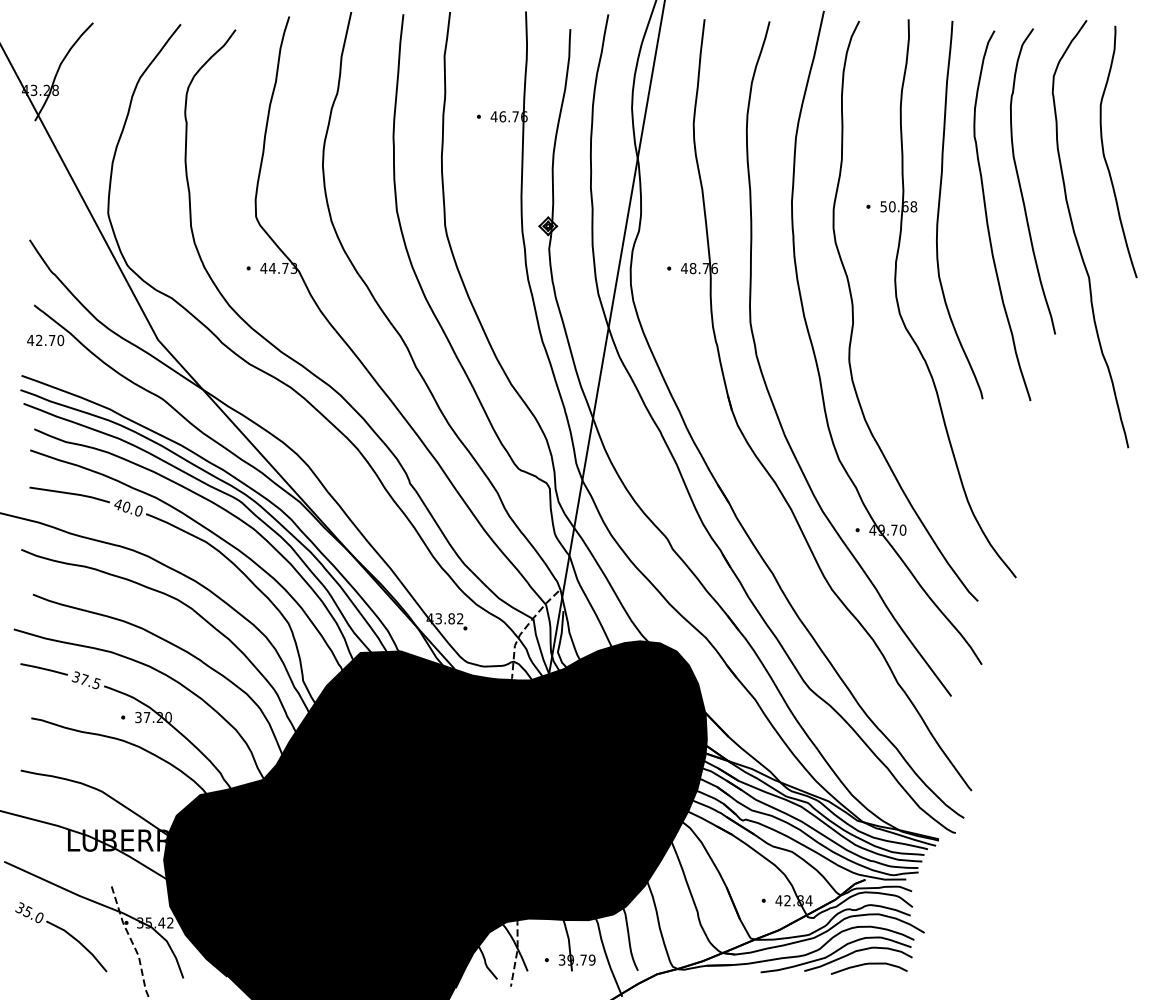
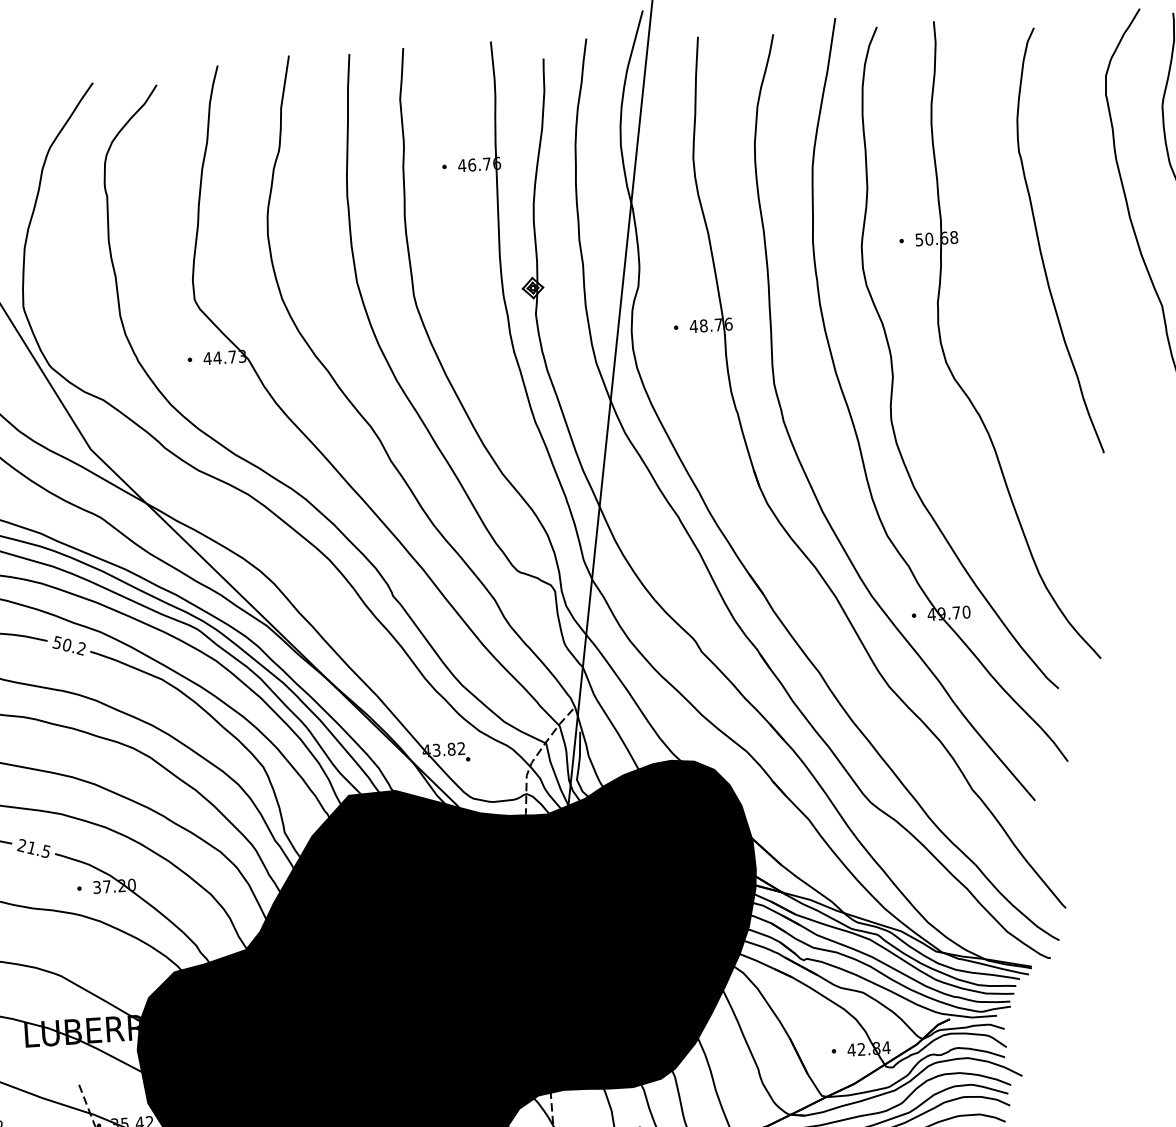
curve: (1020, 182) -> (1075, 201), removed
curve: (939, 209) -> (984, 238), removed
text: (127, 507) -> (68, 645), 40.0 -> 50.2
text: (79, 678) -> (25, 846), 37.5 -> 21.5

